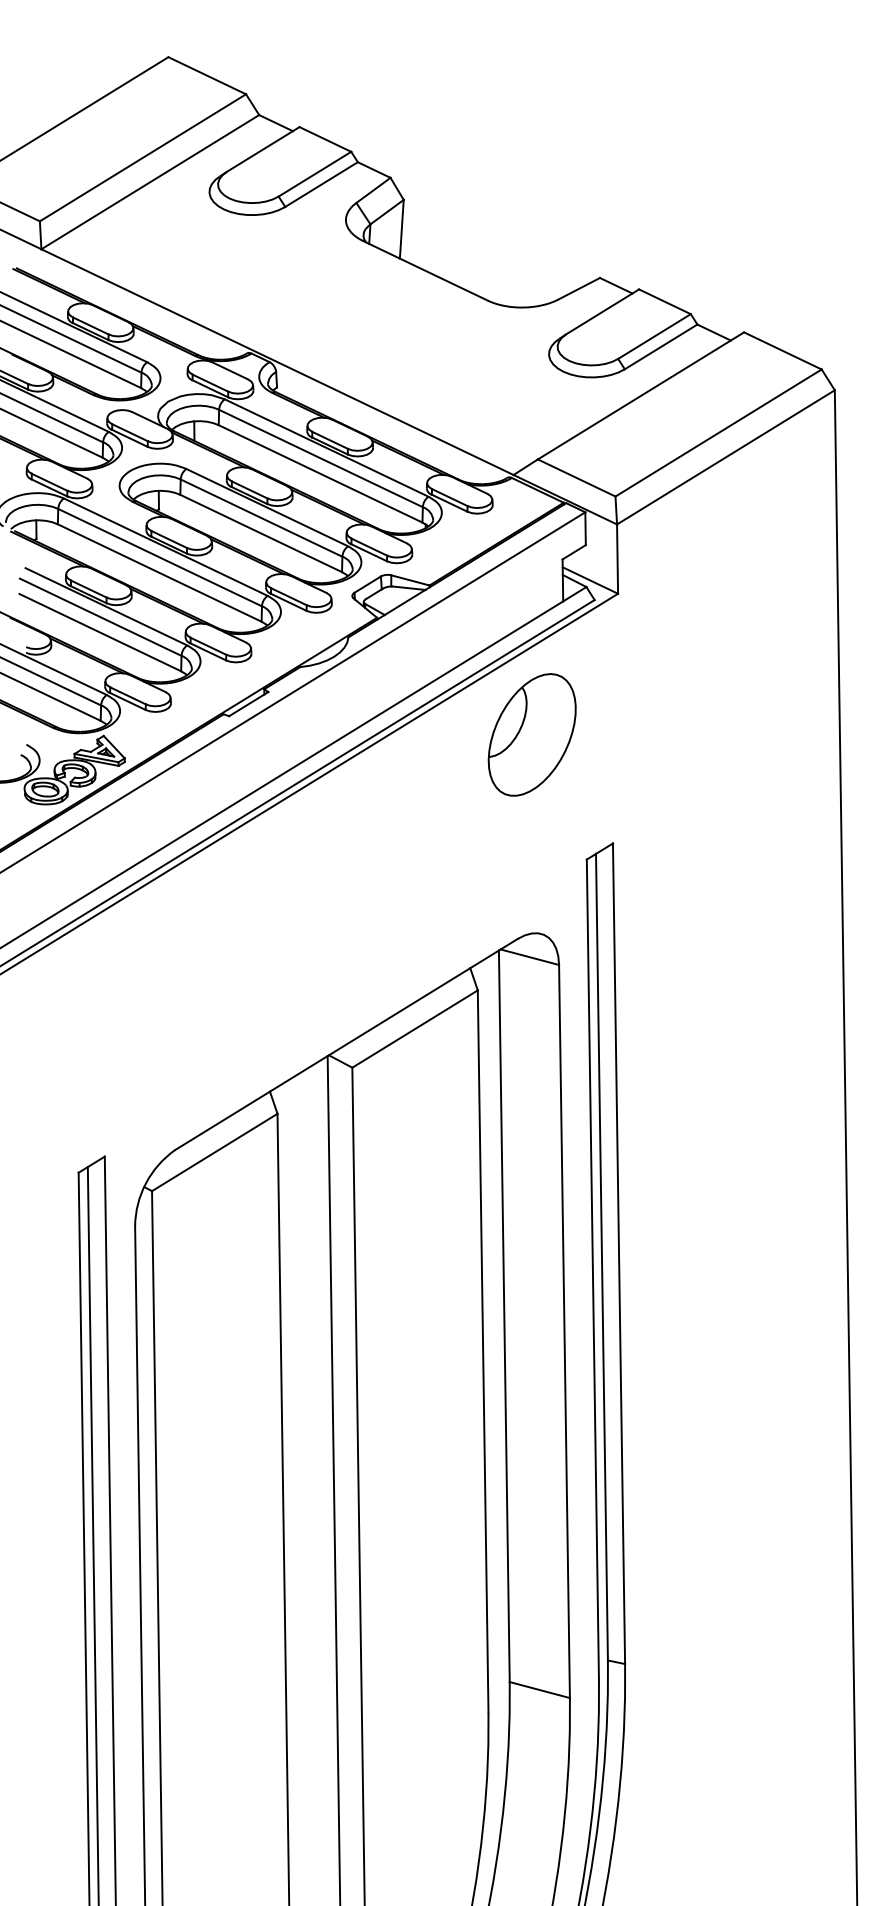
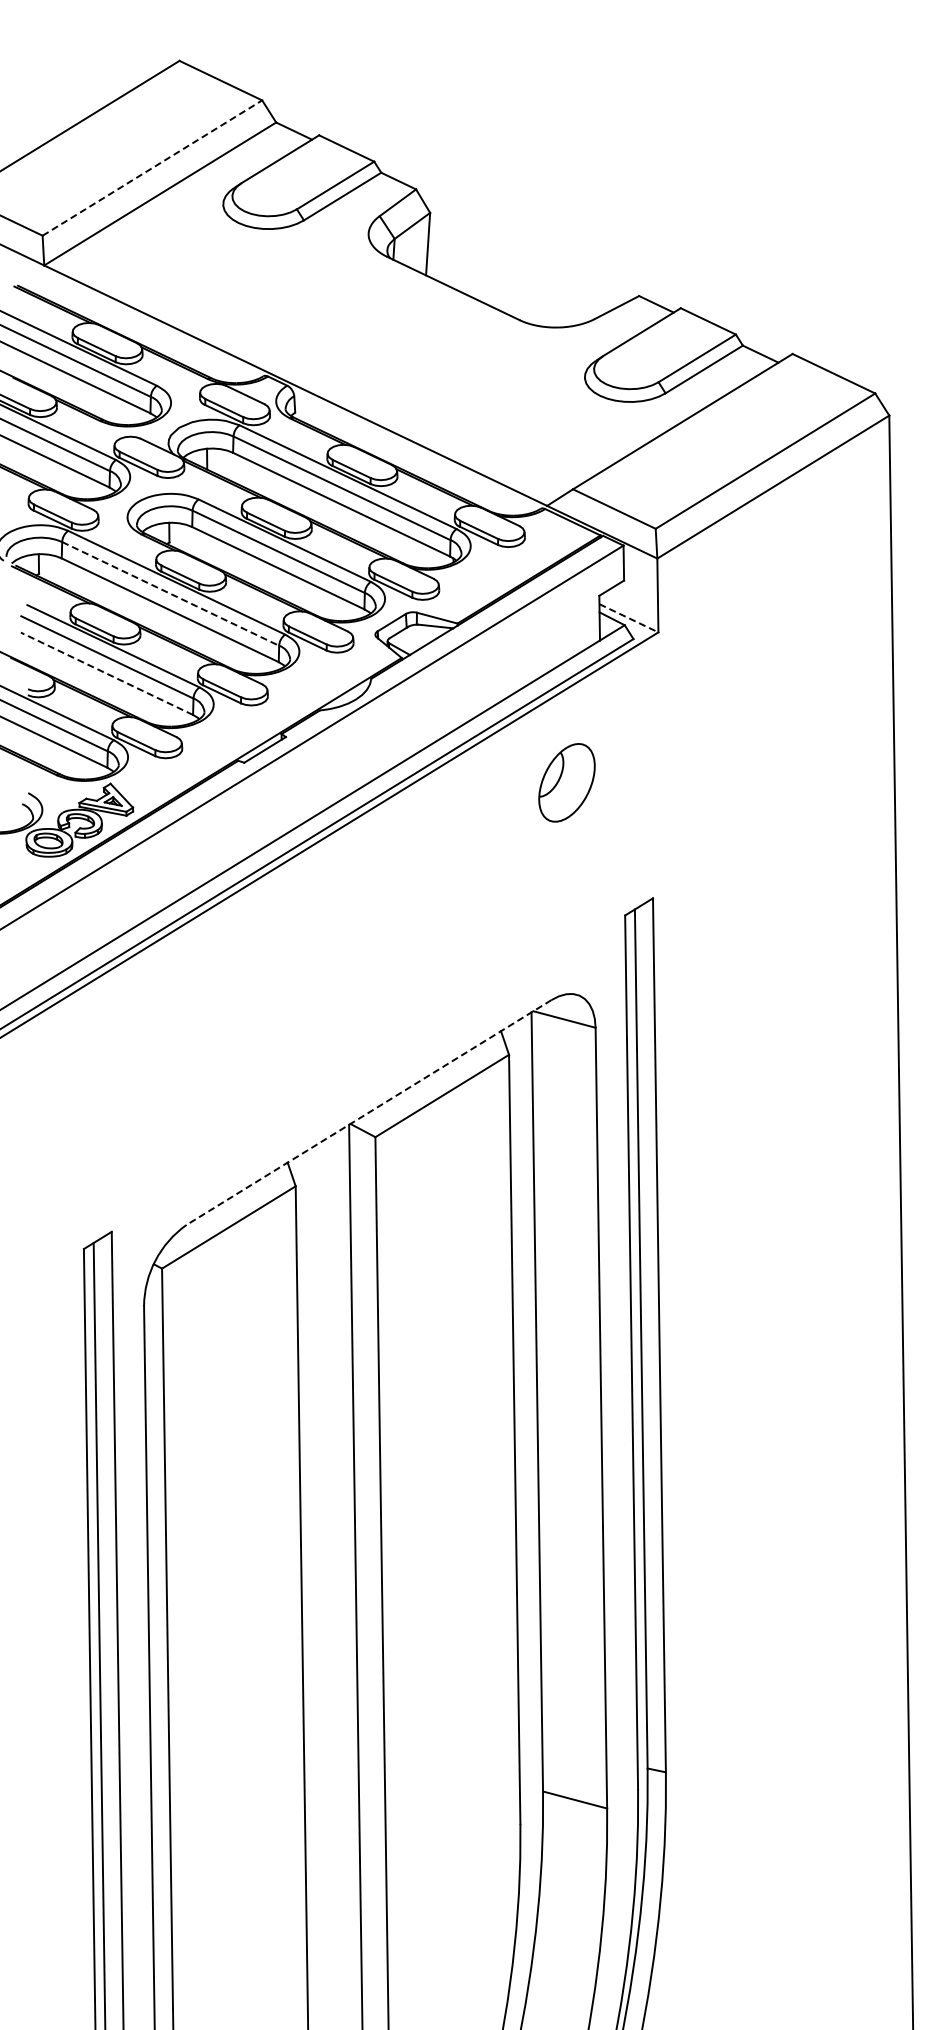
line: (143, 158) -> (152, 168), solid -> dashed
line: (160, 558) -> (171, 594), solid -> dashed
line: (589, 580) -> (628, 618), solid -> dashed
line: (99, 632) -> (106, 673), solid -> dashed
part: (531, 734) -> (566, 782), size x0.6
line: (345, 1044) -> (368, 1112), solid -> dashed

